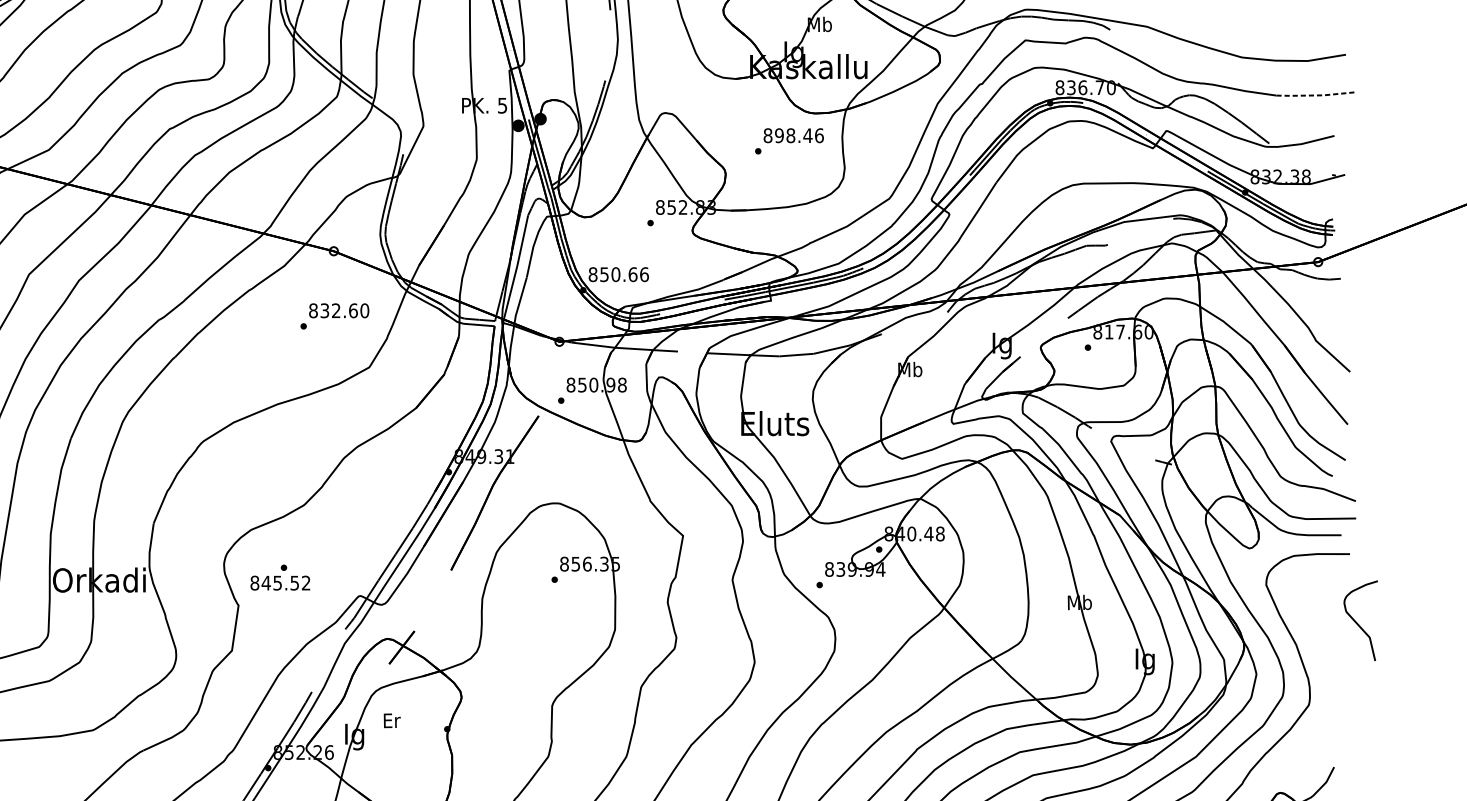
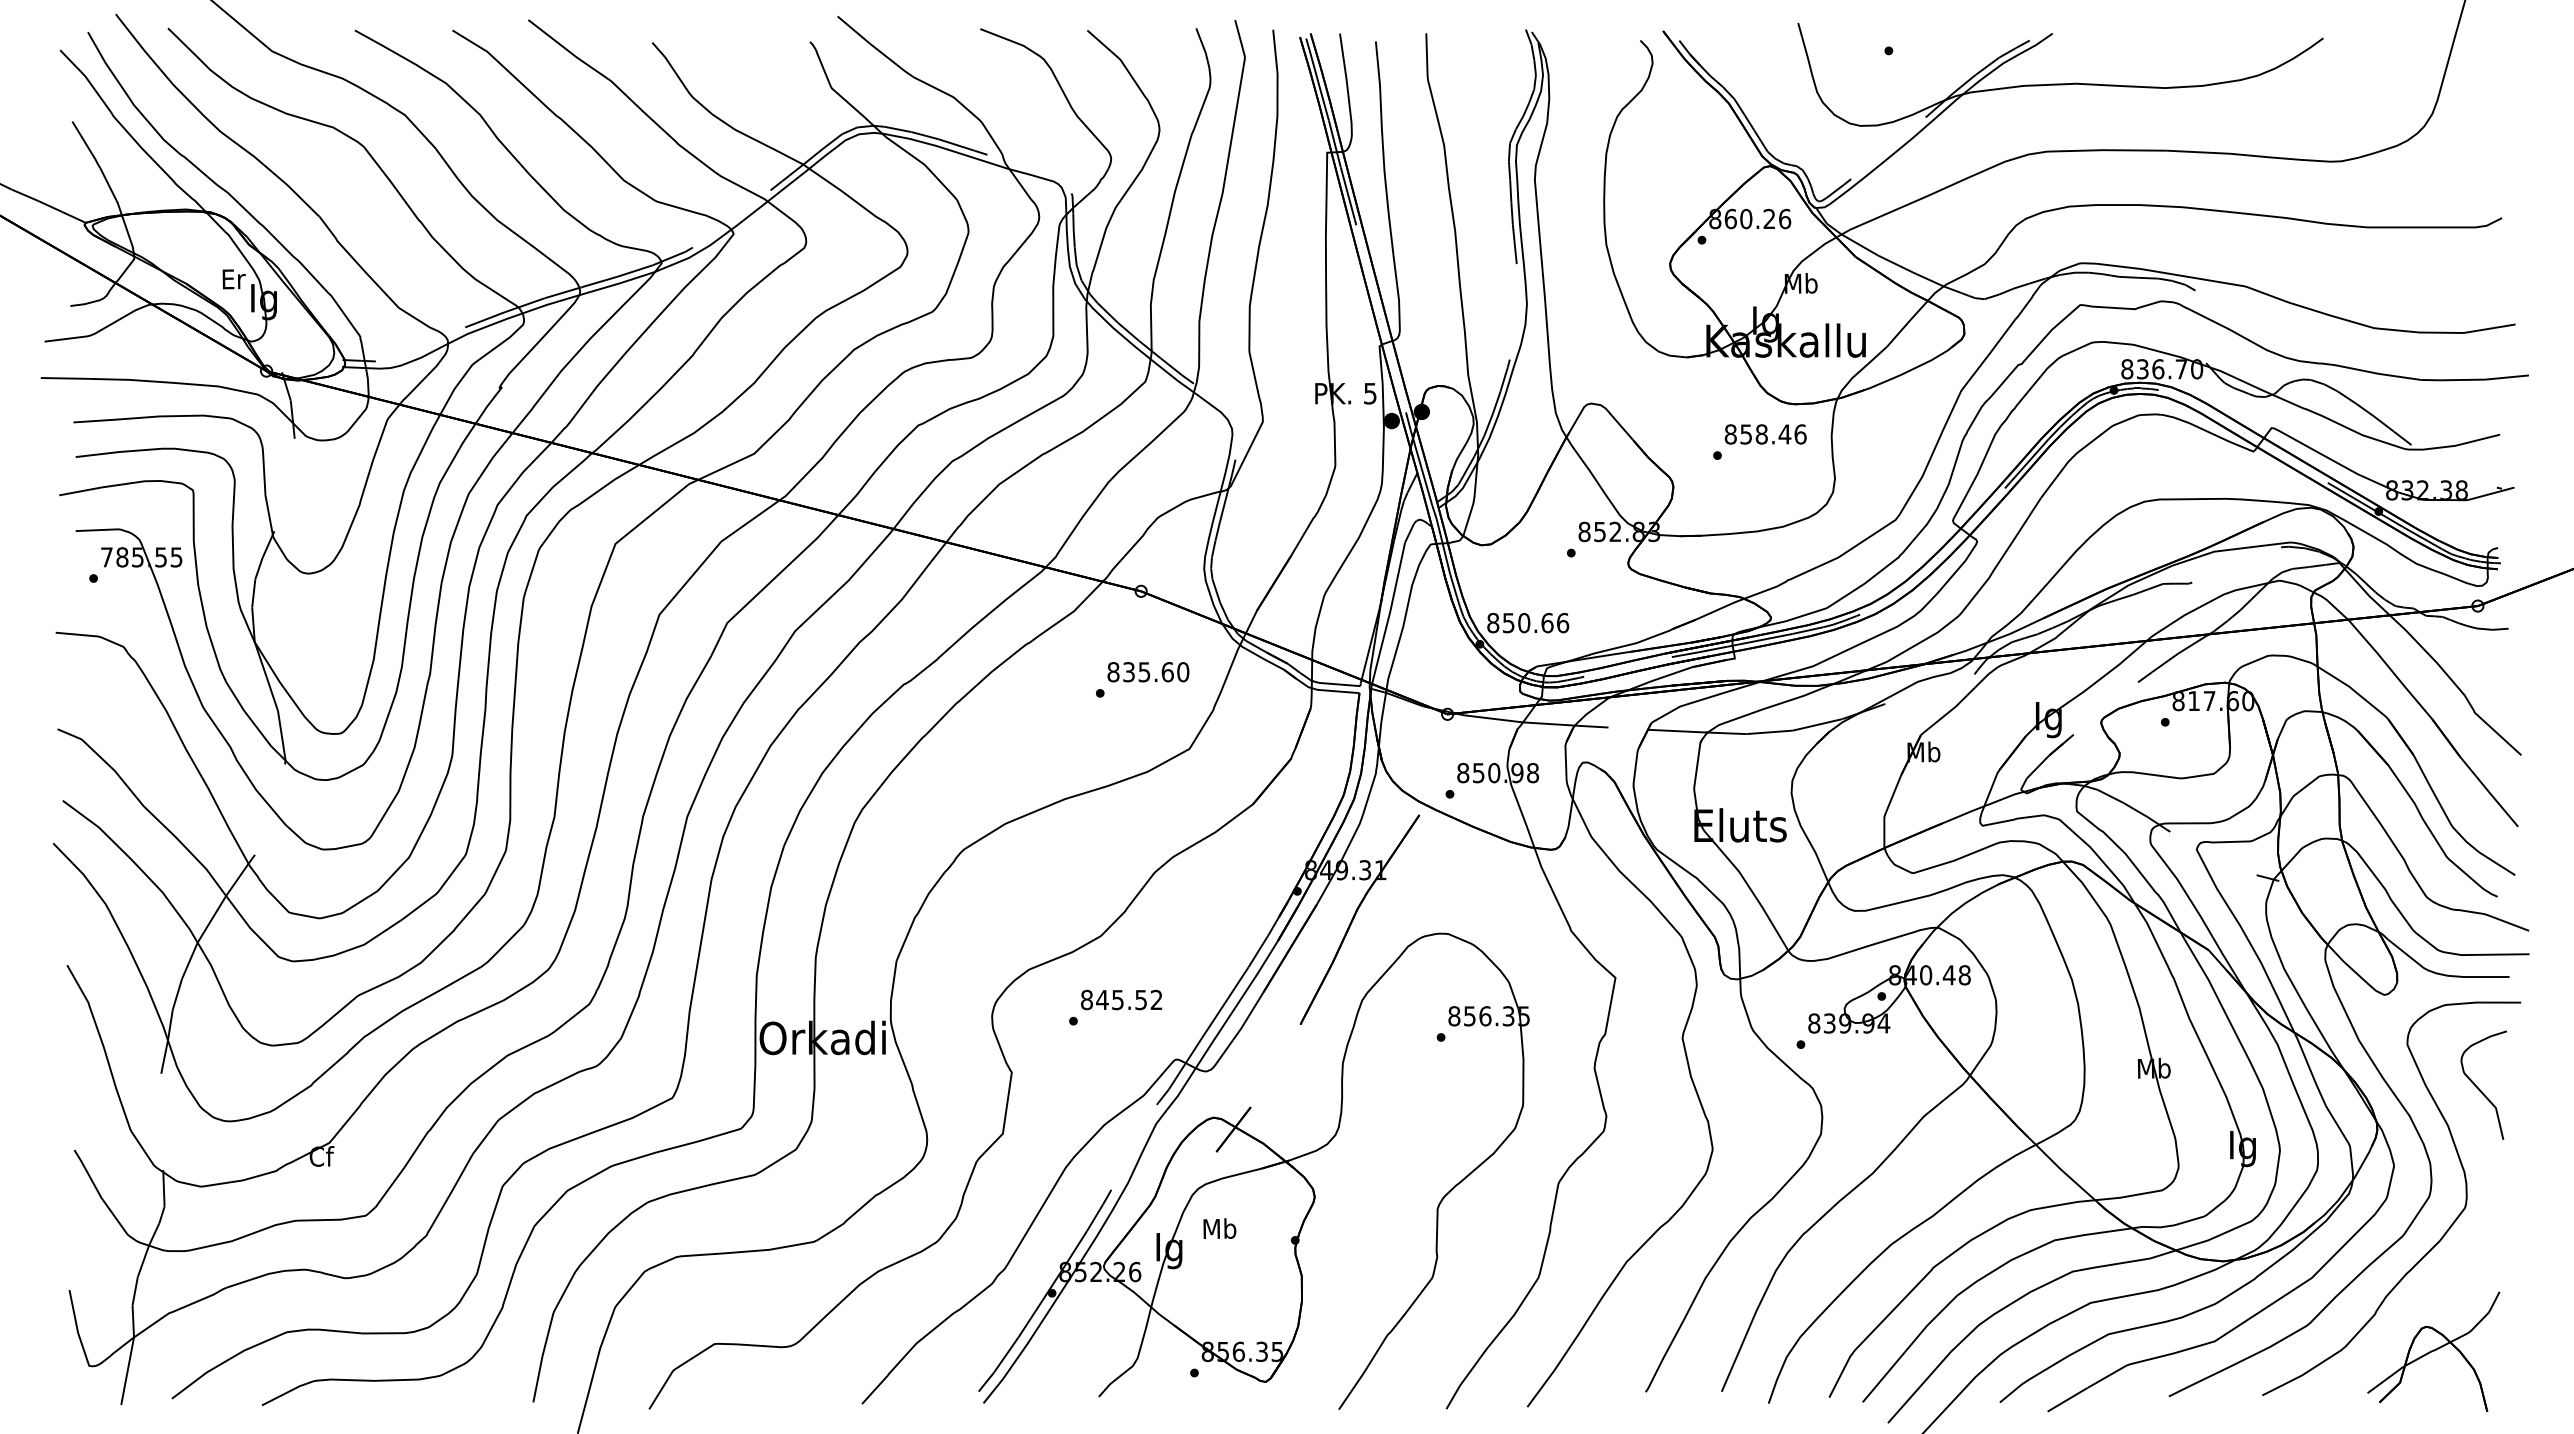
line: (1316, 95) -> (2475, 379), dashed -> solid
text: (779, 135) -> (1746, 434), 898.46 -> 858.46
text: (336, 311) -> (1144, 672), 832.60 -> 835.60
text: (280, 582) -> (1121, 999), moved
curve: (1357, 623) -> (2479, 1088), moved
text: (391, 720) -> (1219, 1228), Er -> Mb

